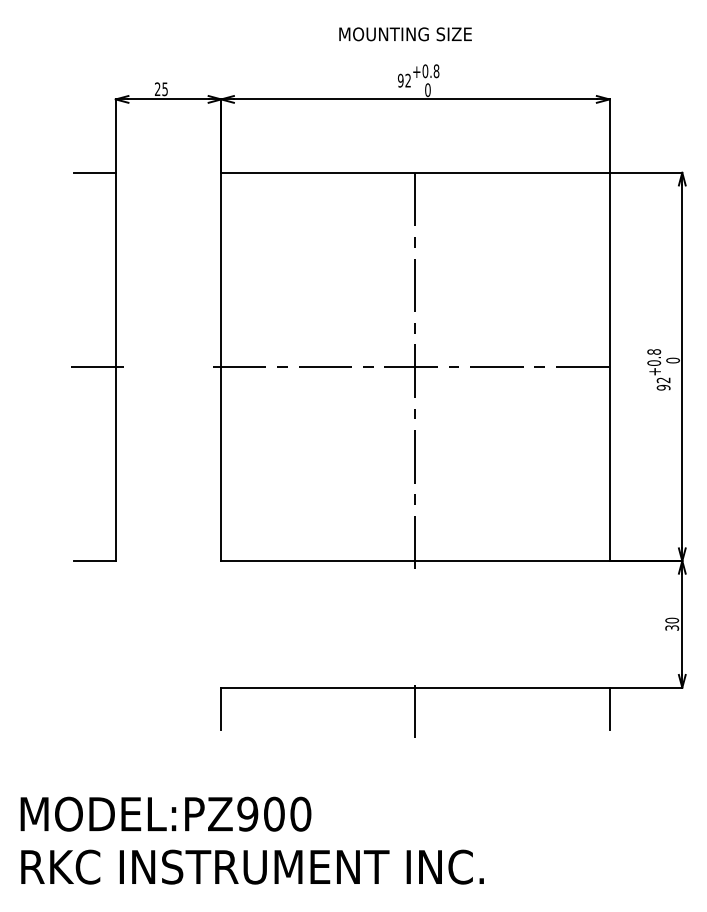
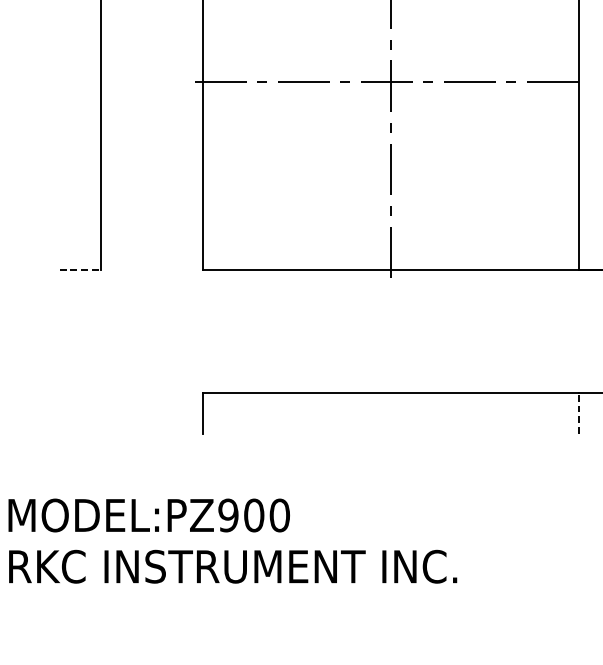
line: (94, 366) -> (80, 81), removed
line: (95, 561) -> (80, 270), solid -> dashed
line: (415, 708) -> (390, 413), removed
line: (609, 708) -> (578, 413), solid -> dashed

